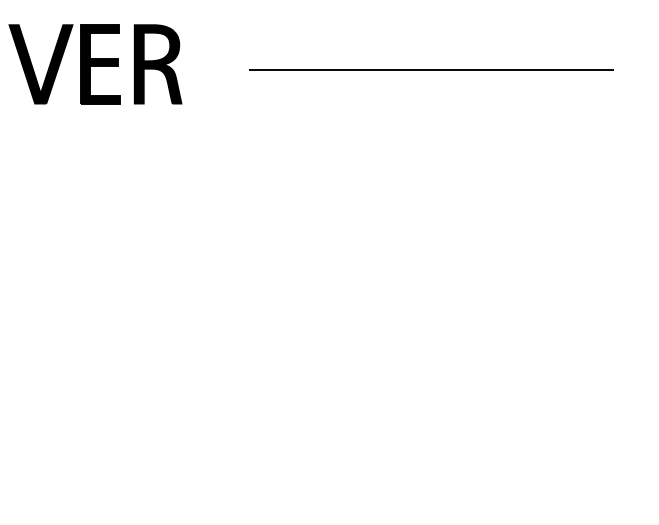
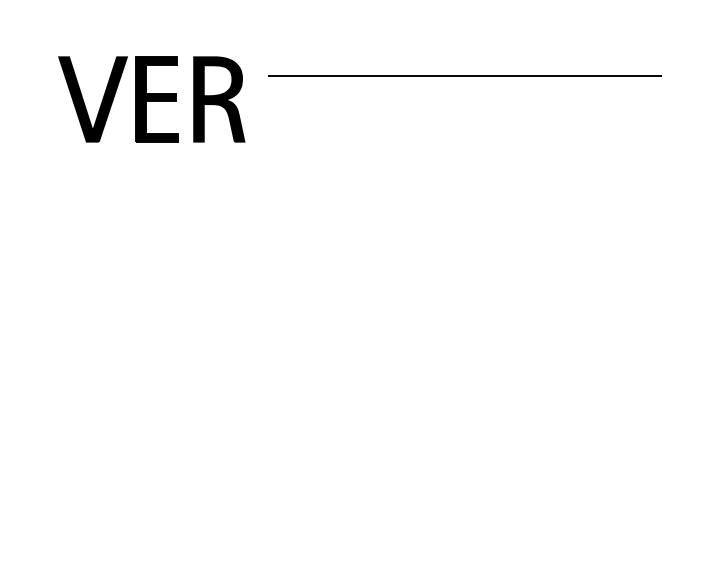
part: (95, 64) -> (151, 99), moved

